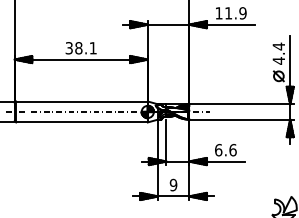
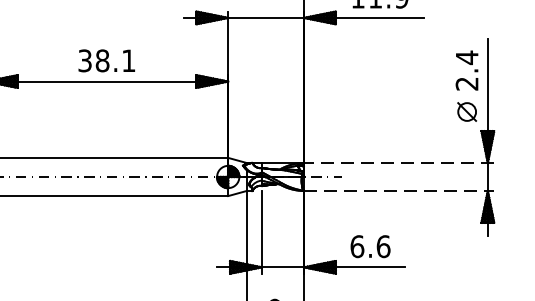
text: (278, 60) -> (466, 83), 4.4 -> 2.4
line: (241, 104) -> (399, 163), solid -> dashed
line: (242, 119) -> (400, 190), solid -> dashed

